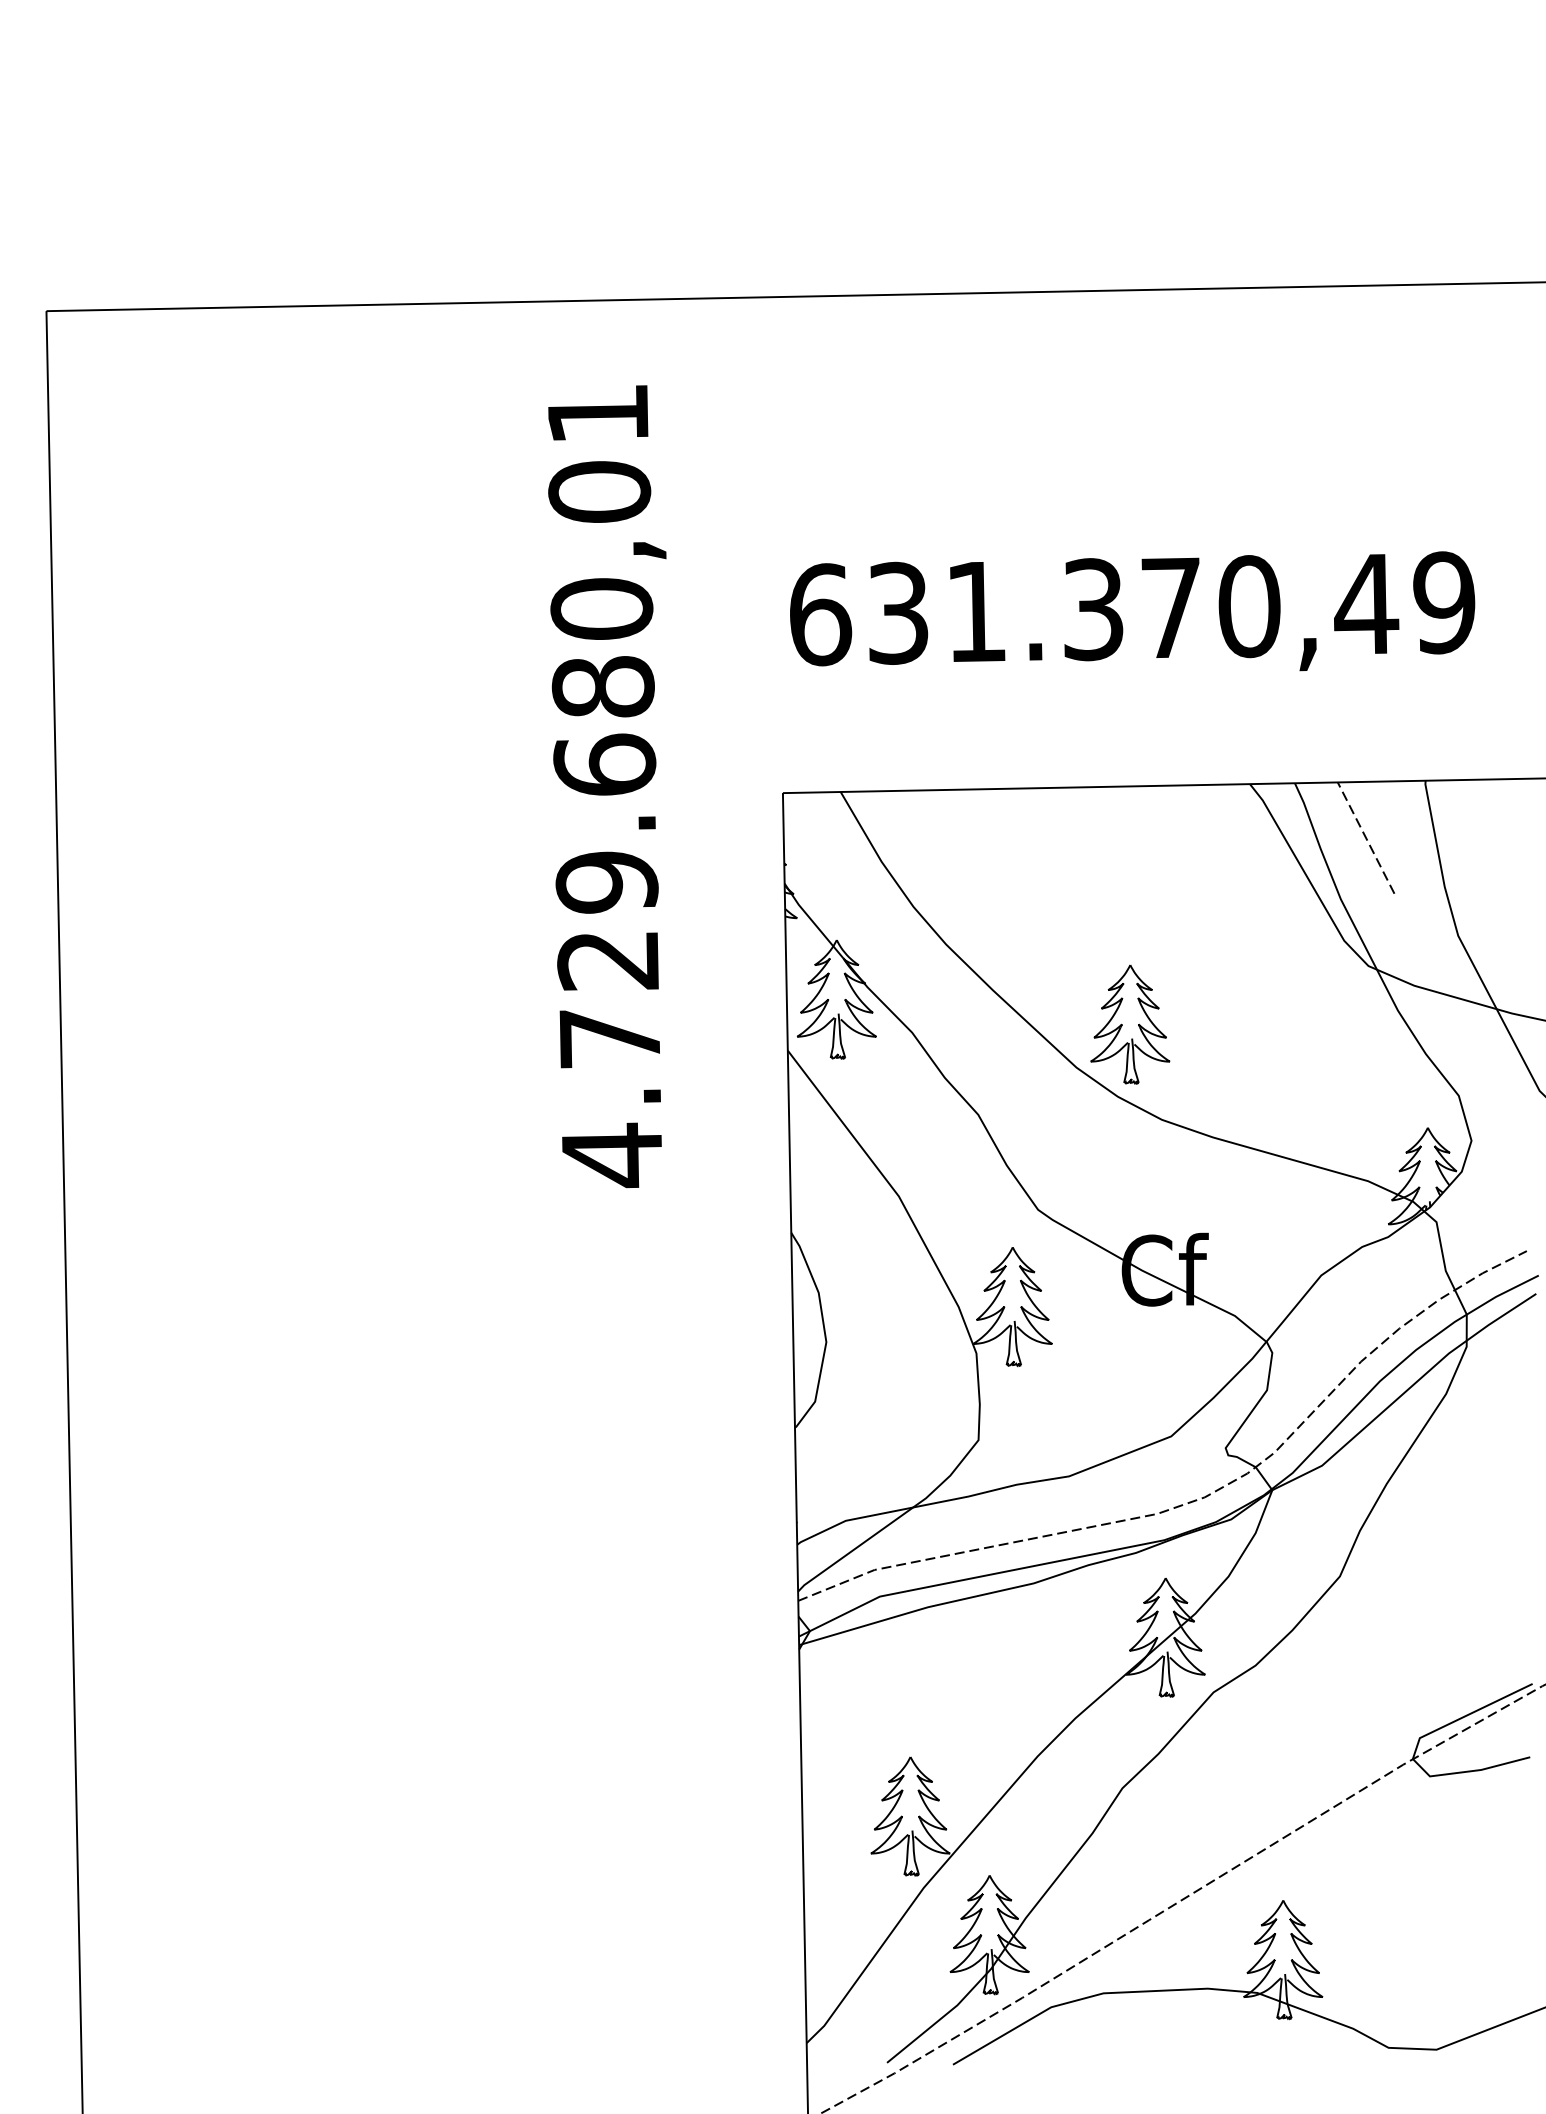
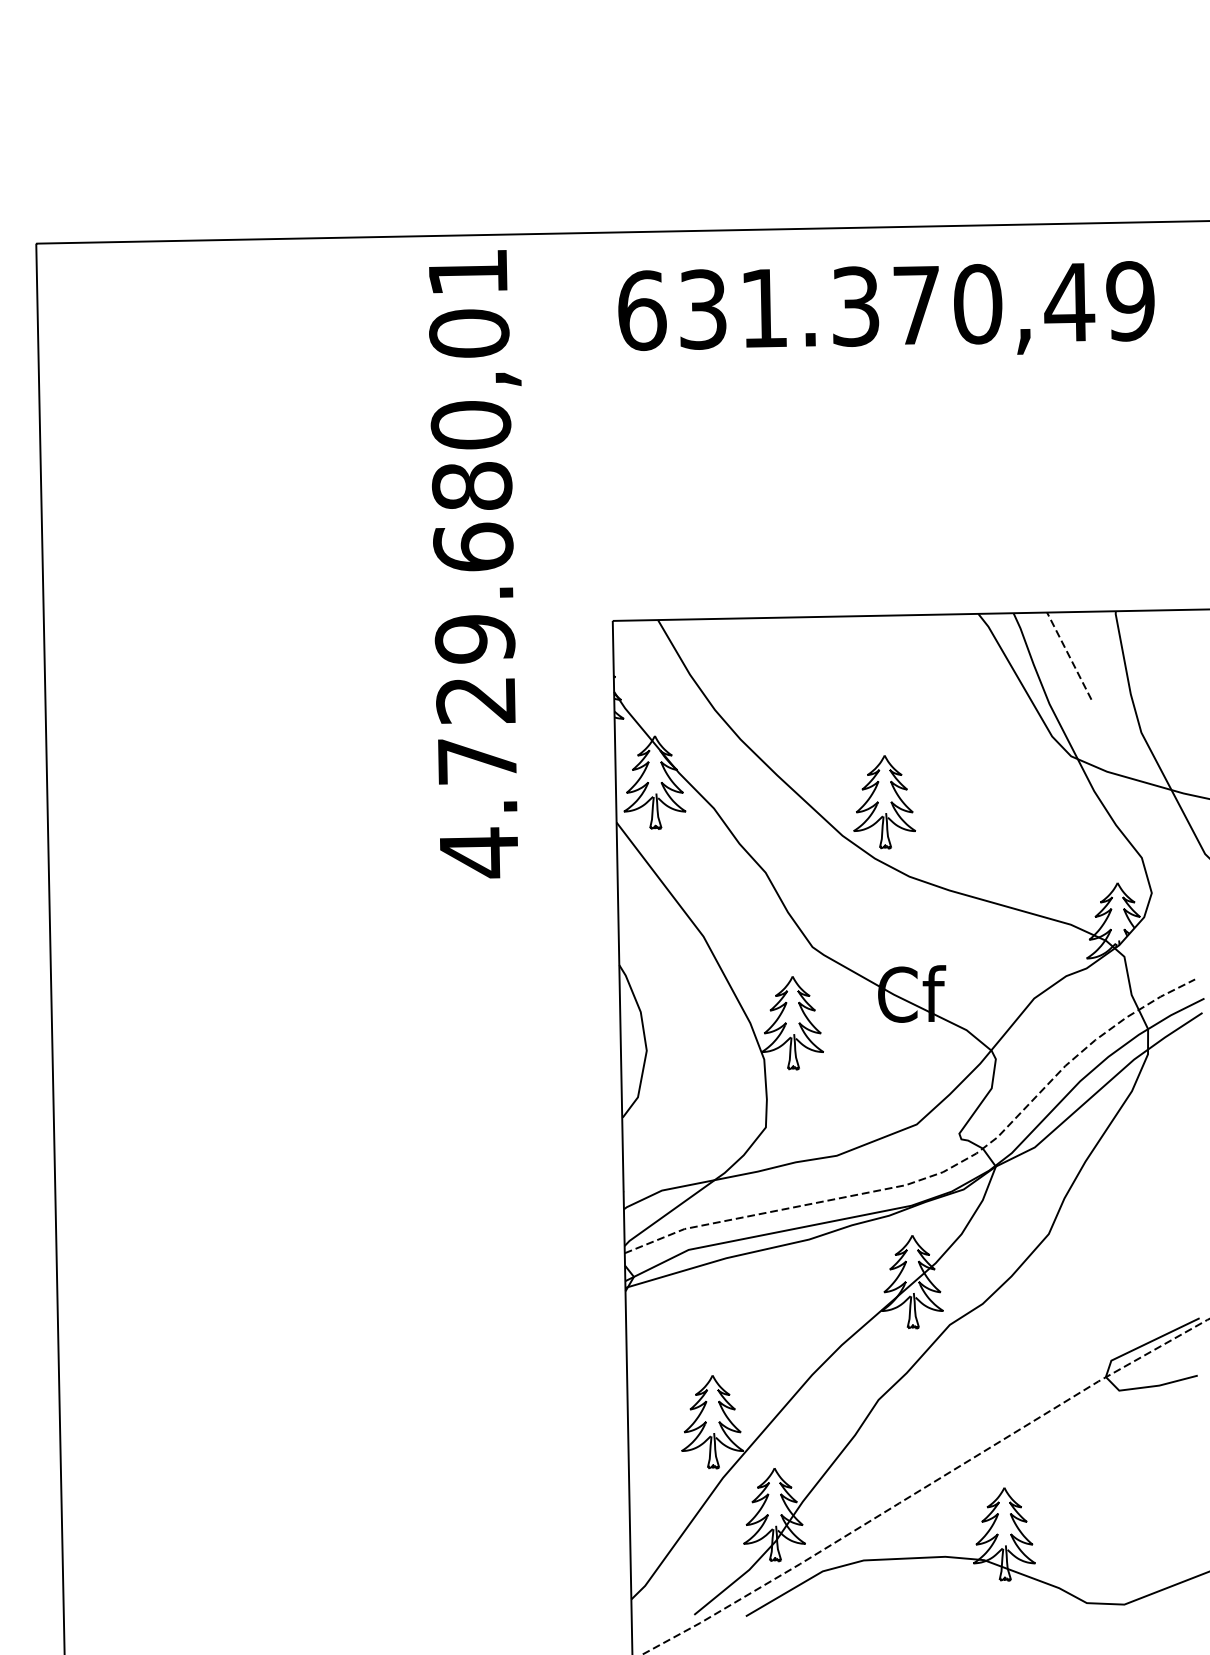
text: (1132, 611) -> (886, 308), moved
text: (607, 786) -> (475, 564), moved

